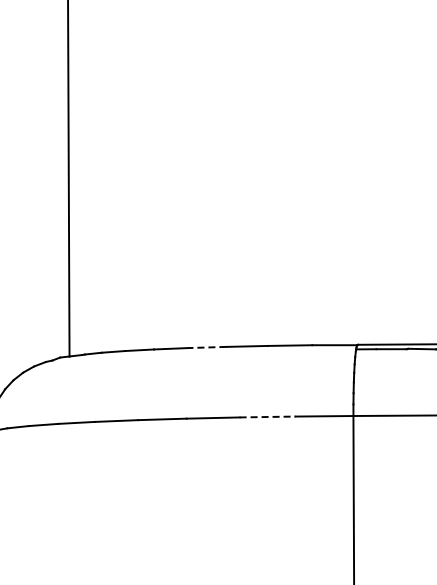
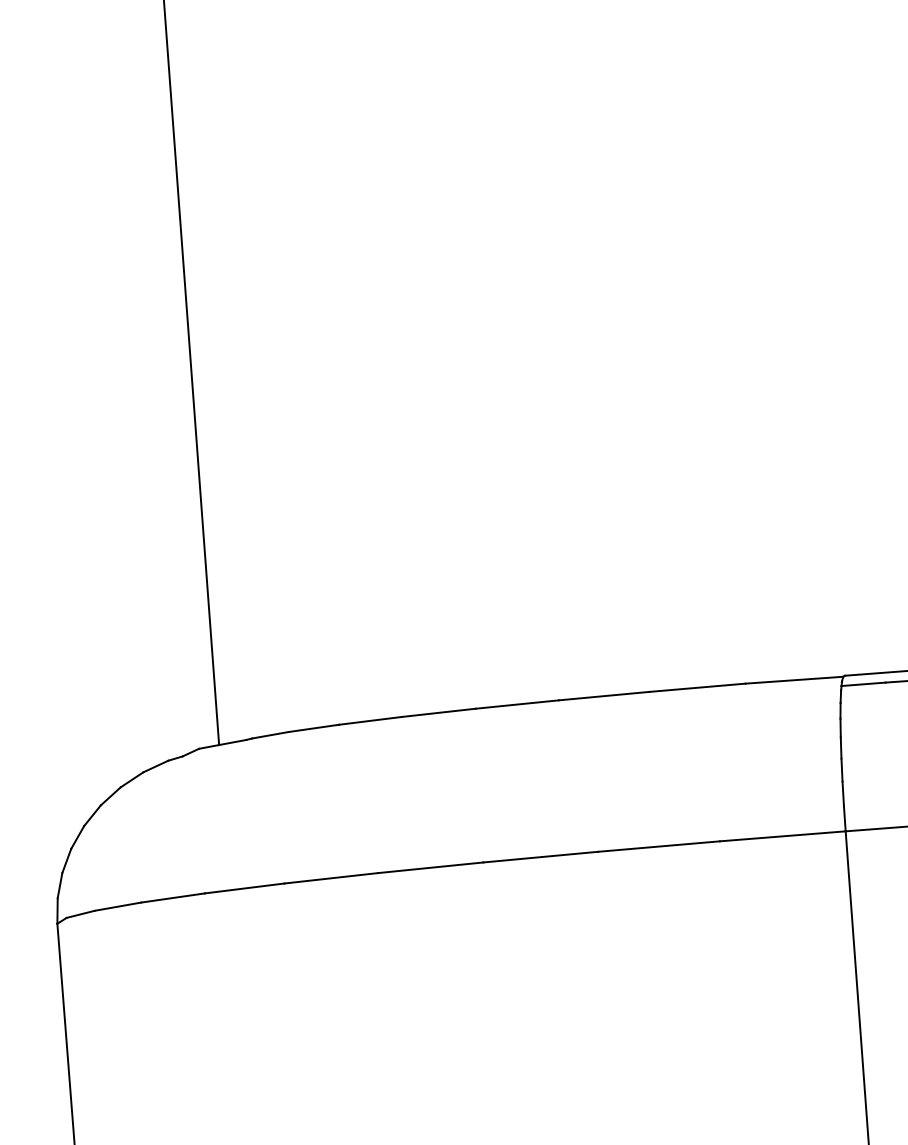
line: (206, 347) -> (515, 704), dashed -> solid
line: (268, 416) -> (660, 845), dashed -> solid

